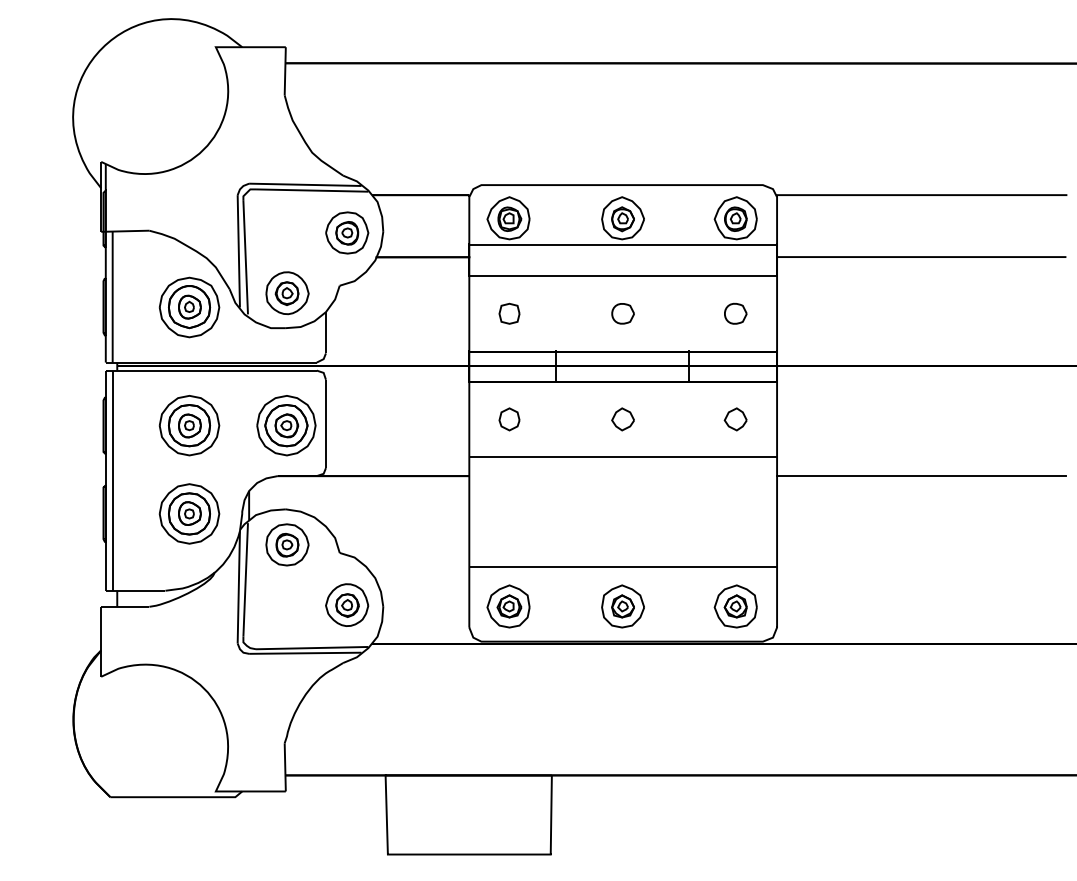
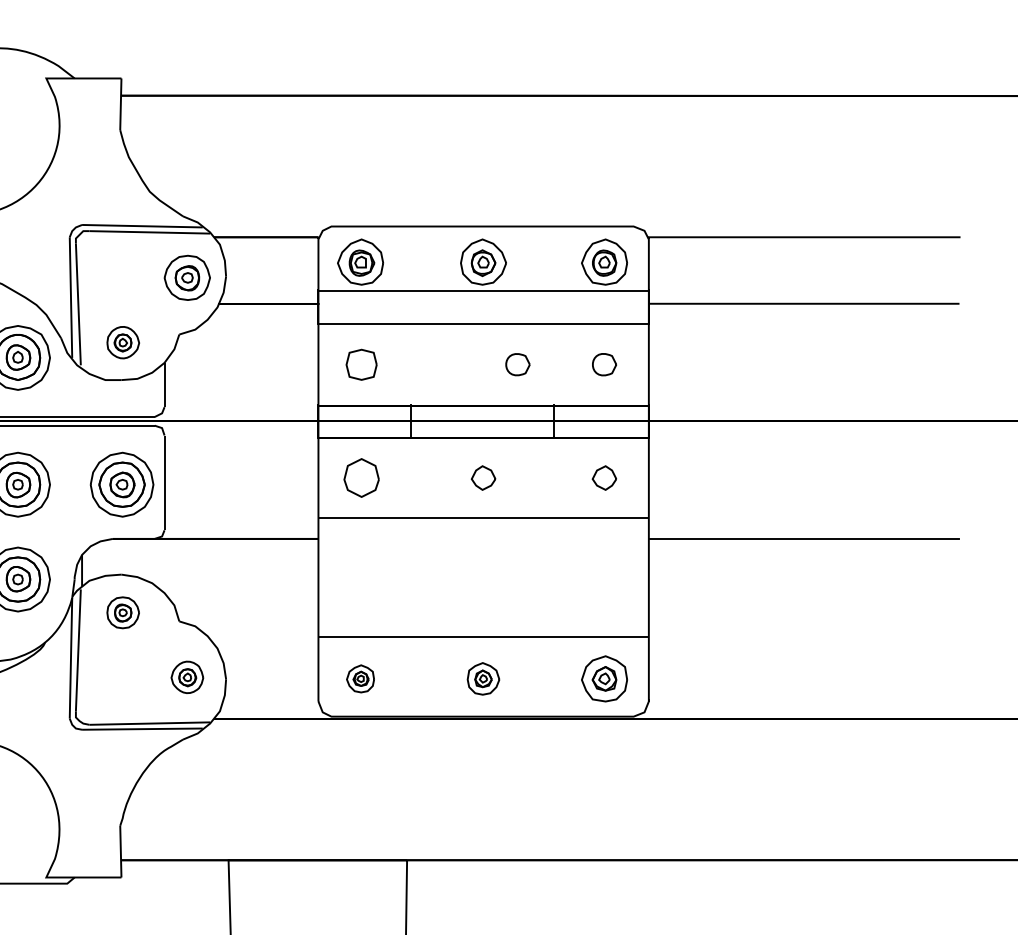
part: (287, 293) -> (123, 342), size x0.7
part: (509, 313) -> (361, 364), size x1.4
part: (622, 313) -> (517, 364), moved
part: (509, 419) -> (361, 478), size x1.6
part: (287, 544) -> (123, 612), size x0.7
part: (347, 604) -> (187, 676), size x0.7
part: (508, 606) -> (360, 678), size x0.6
part: (622, 606) -> (482, 678), size x0.7

